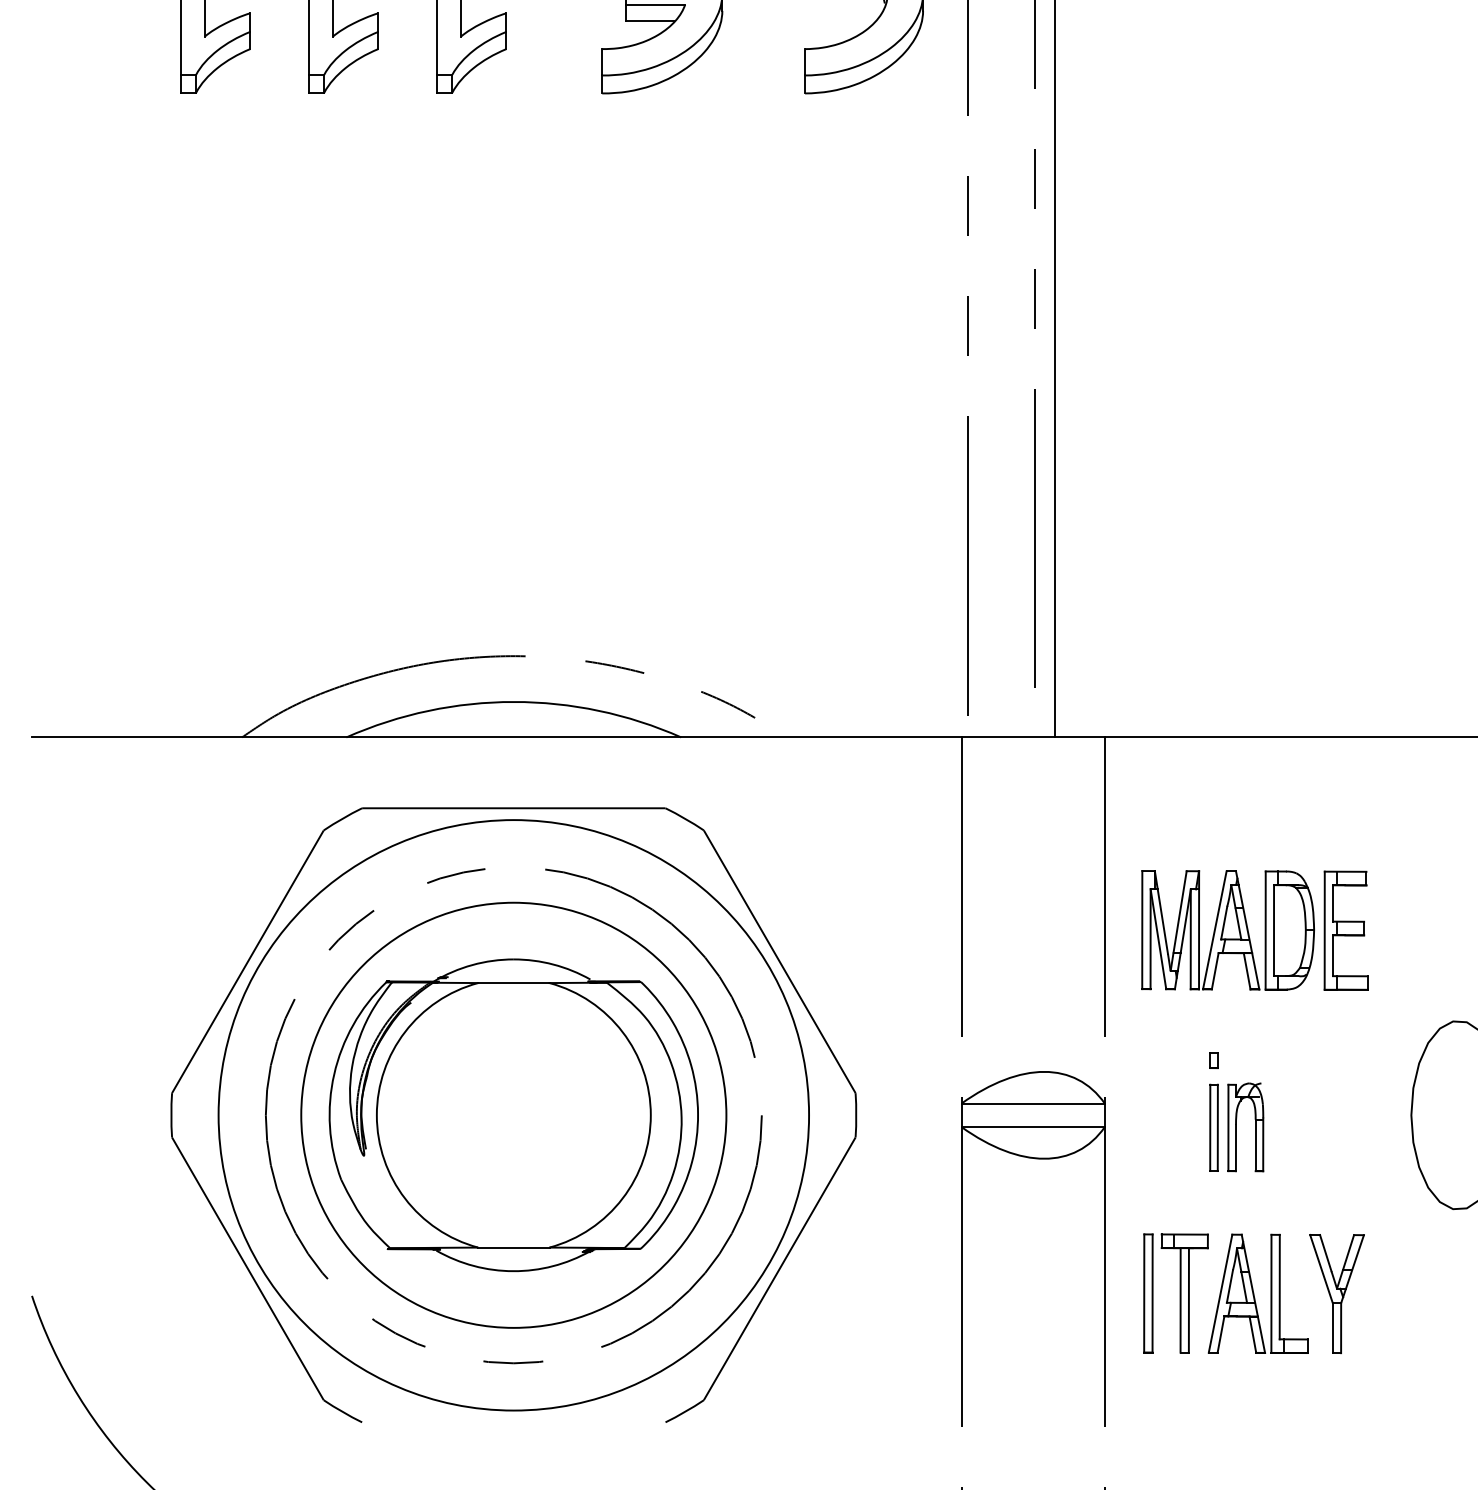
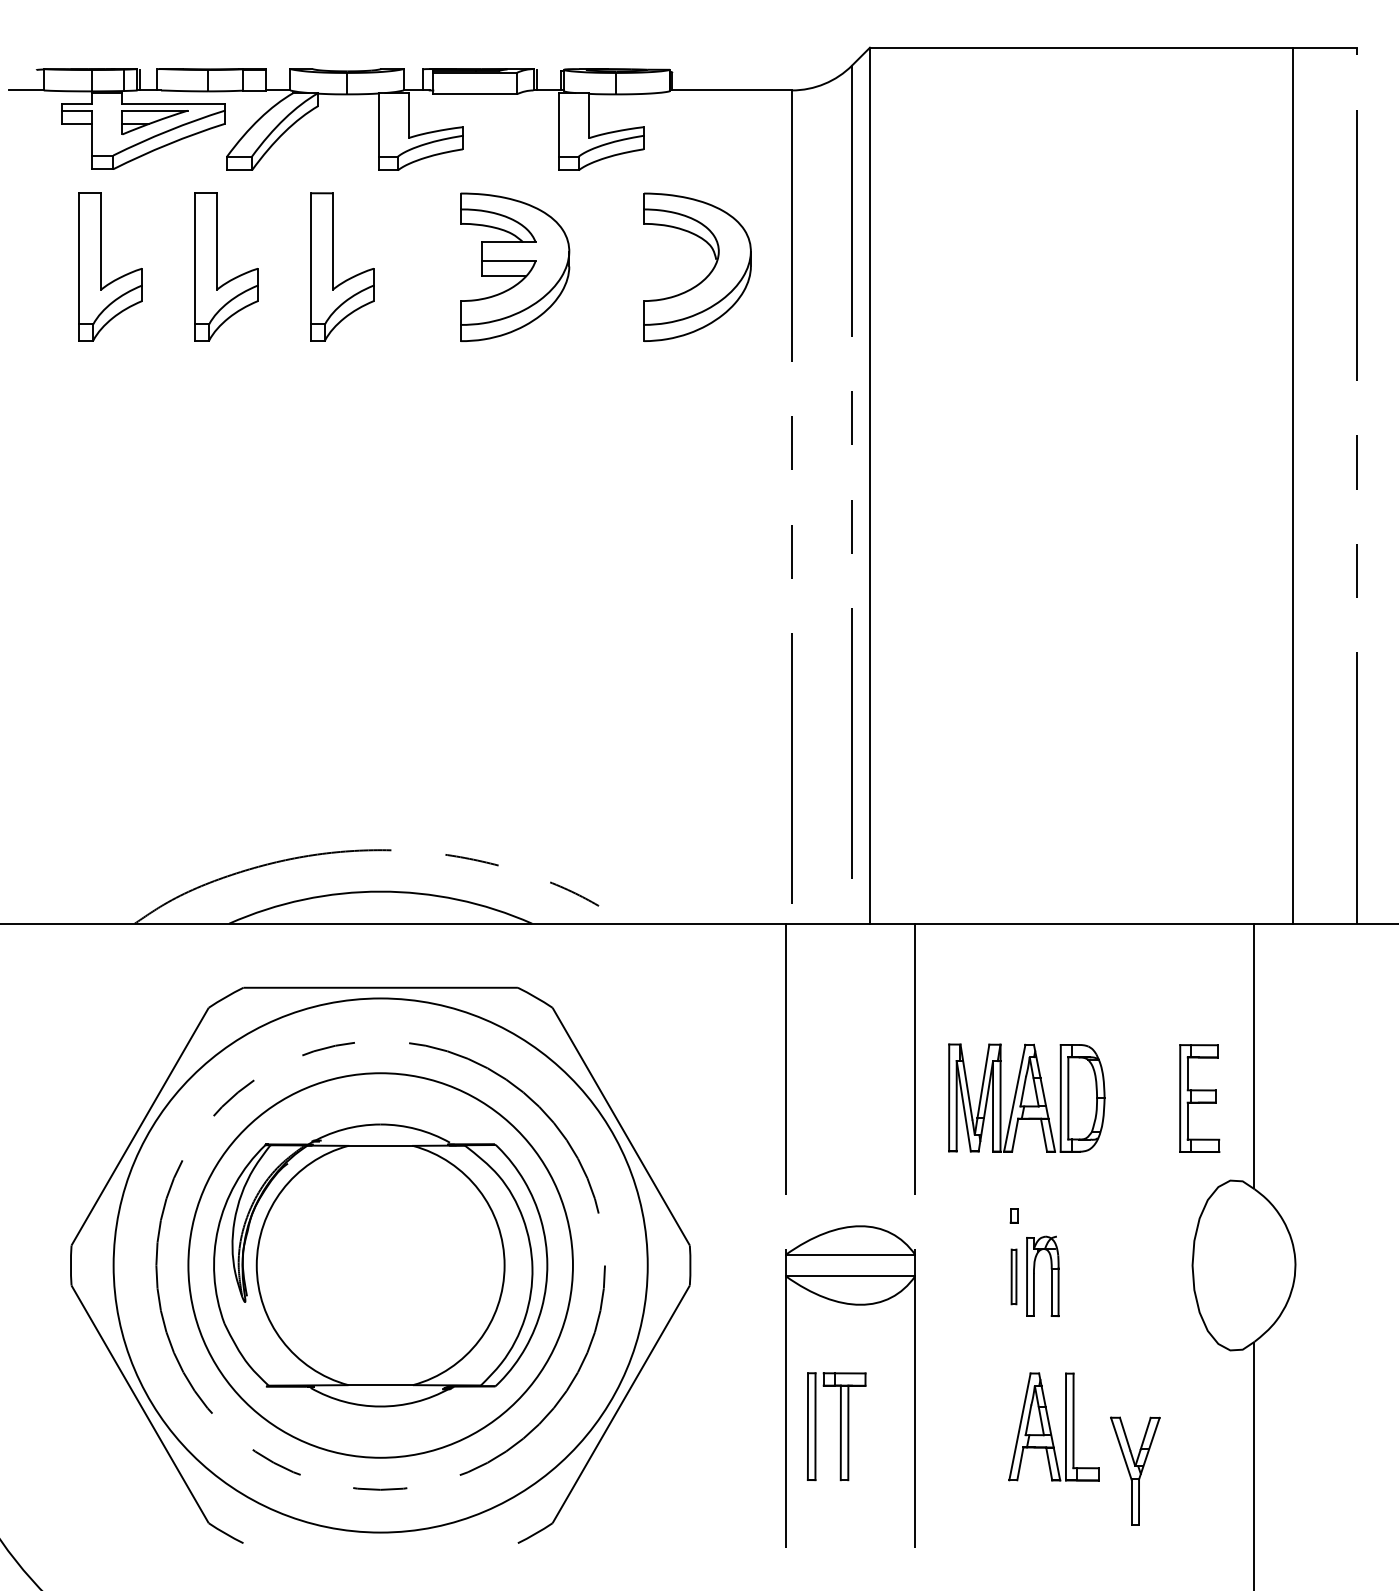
part: (1346, 930) -> (1199, 1098), moved
part: (1213, 1127) -> (1013, 1276), size x0.7
part: (1175, 1293) -> (836, 1426), moved
part: (1337, 1293) -> (1135, 1470), moved

